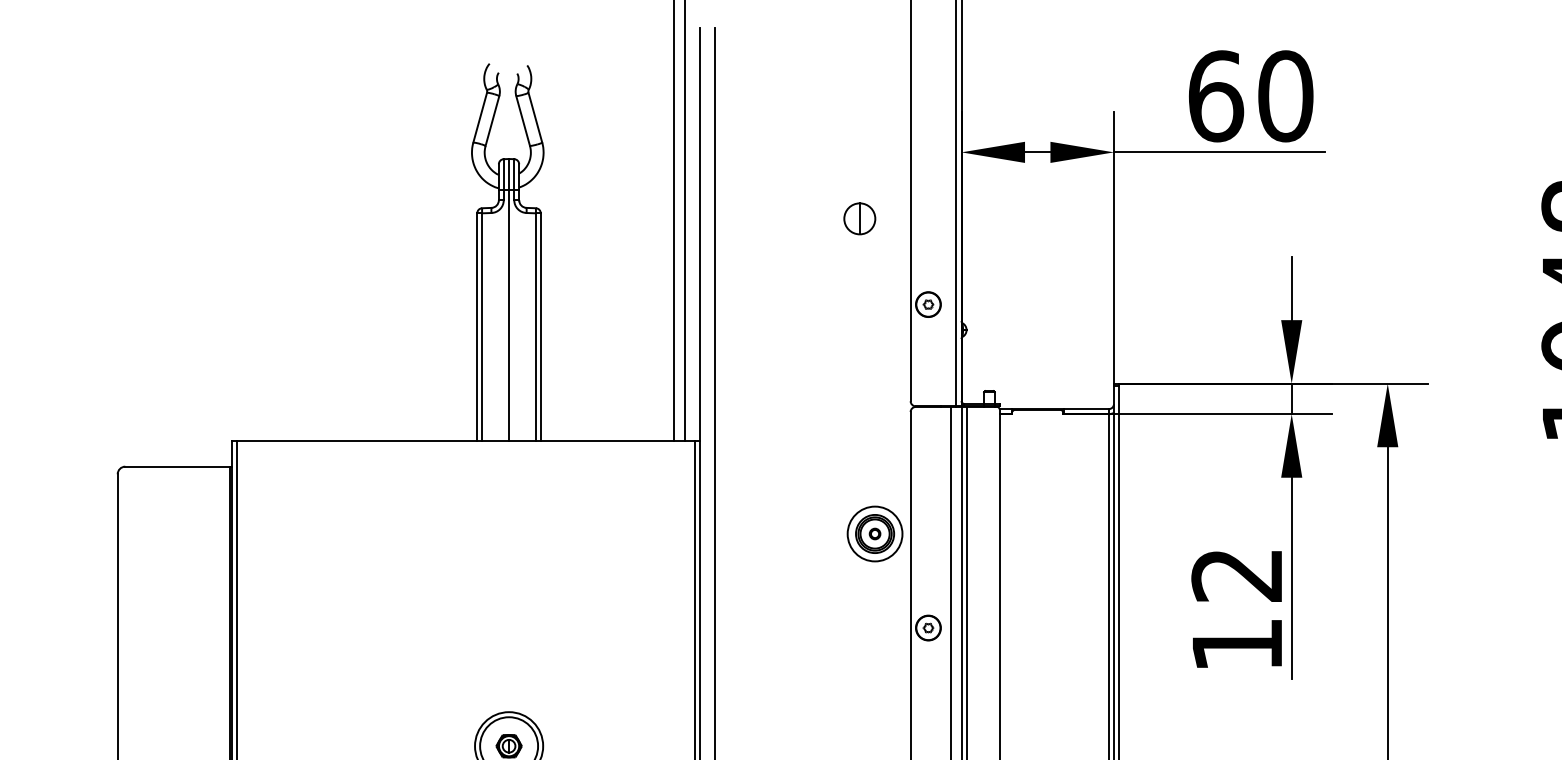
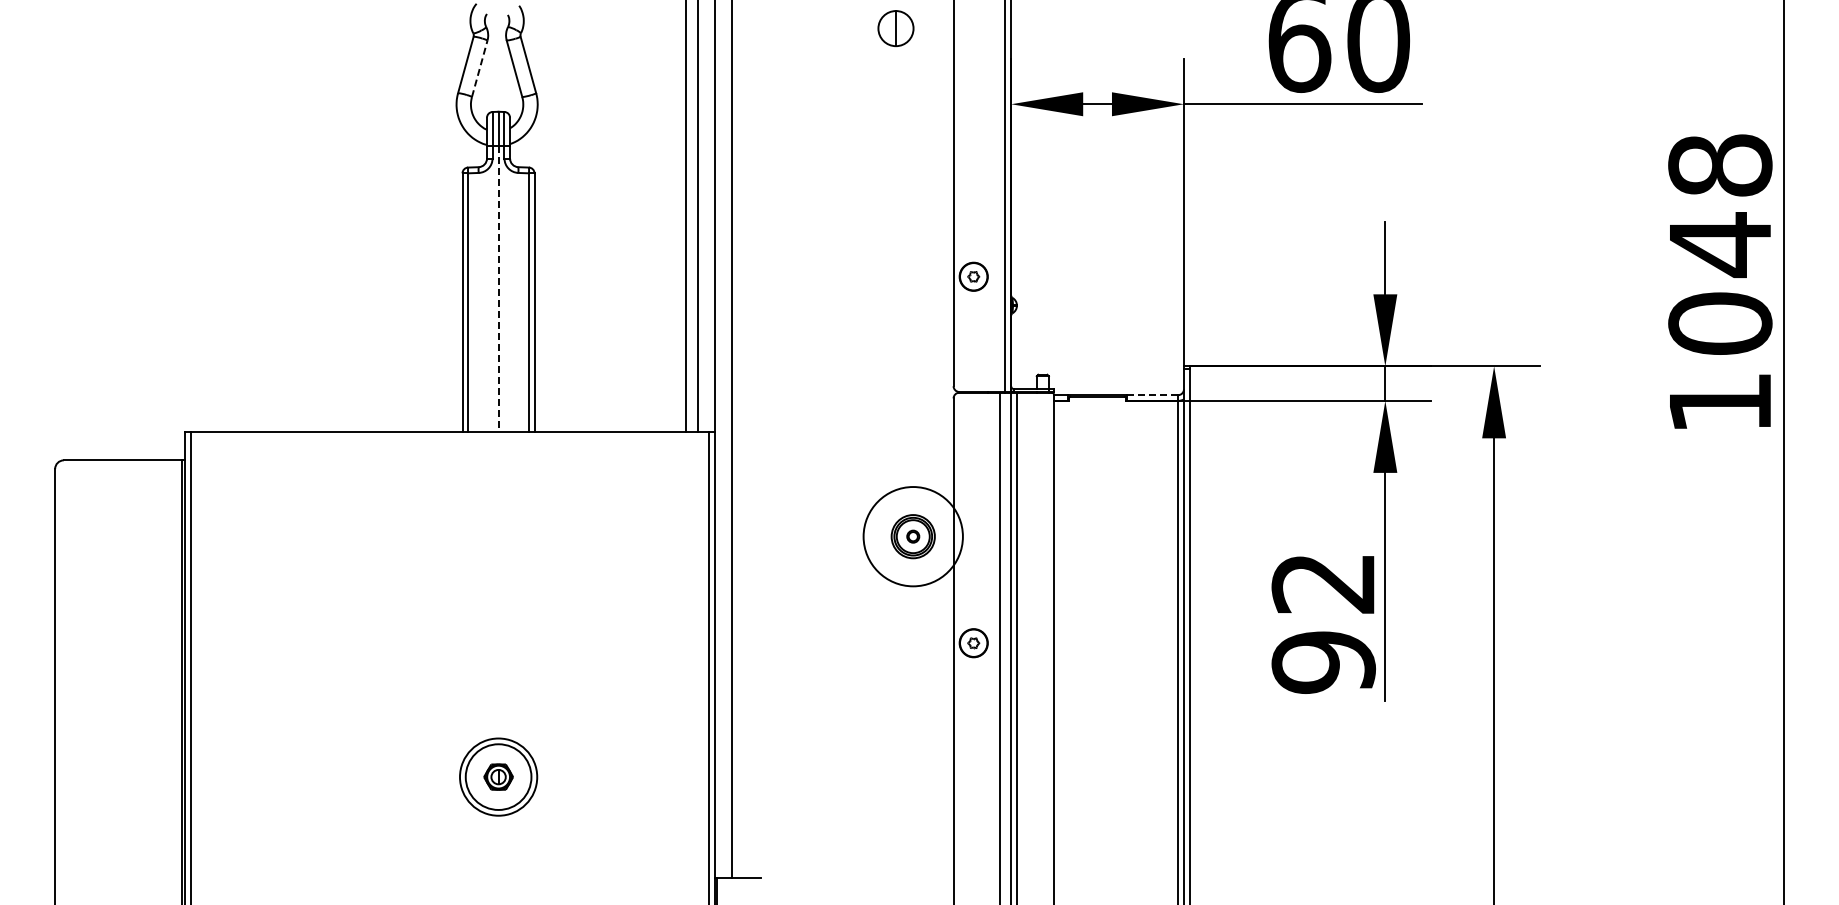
line: (492, 120) -> (479, 68), solid -> dashed
part: (859, 218) -> (895, 28), moved
line: (509, 314) -> (498, 288), solid -> dashed
line: (1086, 409) -> (1152, 395), solid -> dashed
circle: (875, 533) -> (913, 536), size x1.6
text: (1237, 645) -> (1323, 662), 12 -> 92

